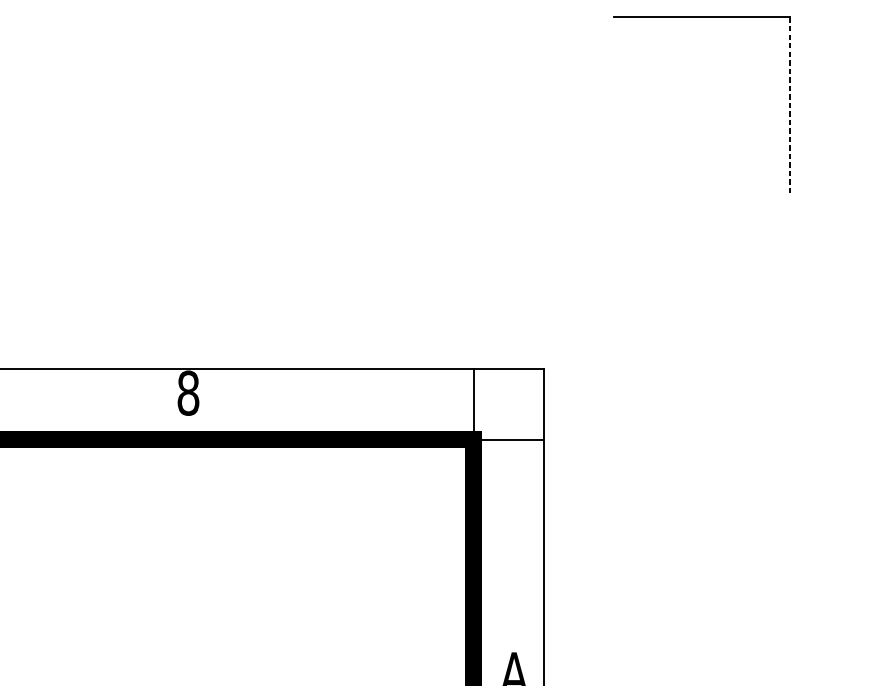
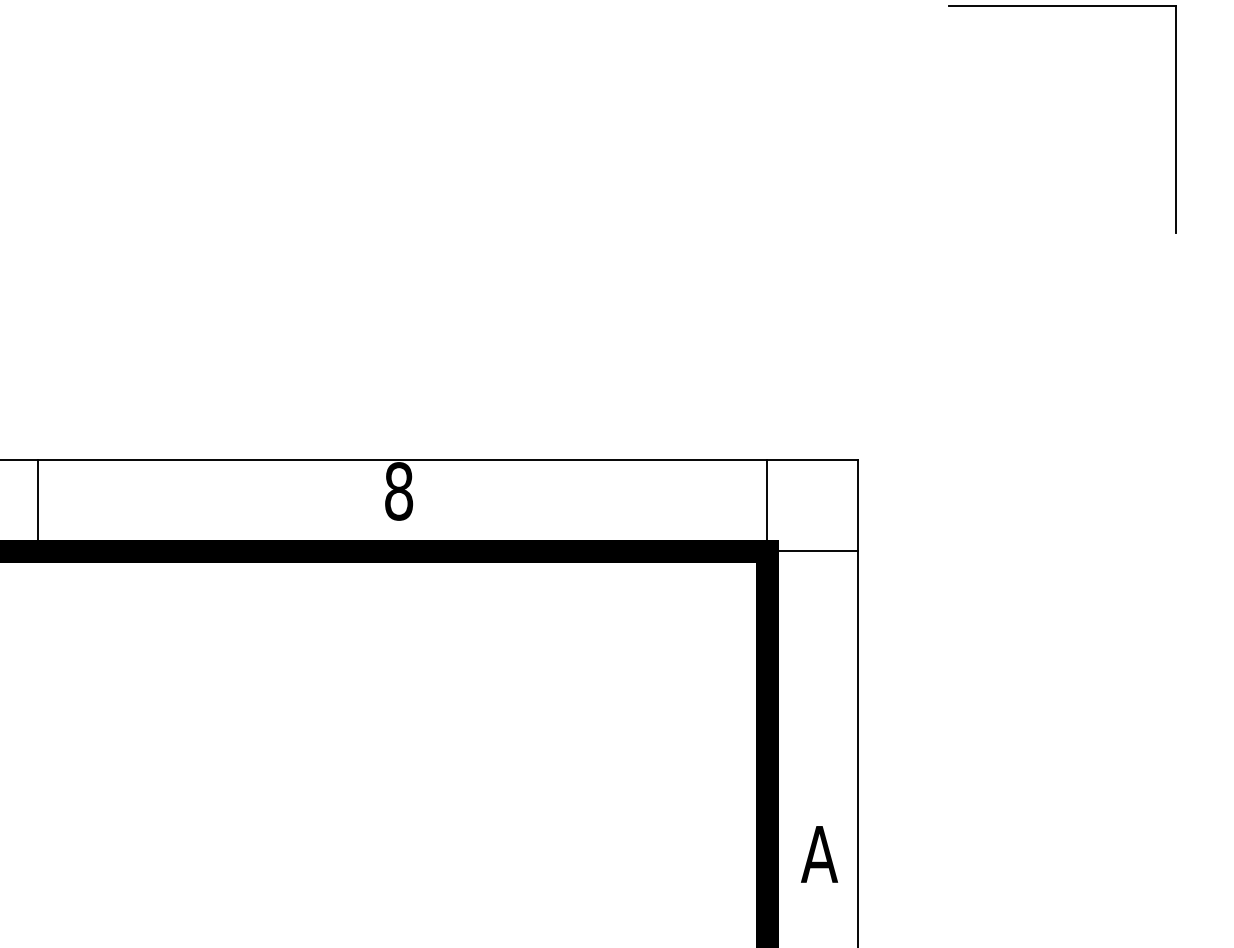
line: (789, 105) -> (1175, 119), dashed -> solid

